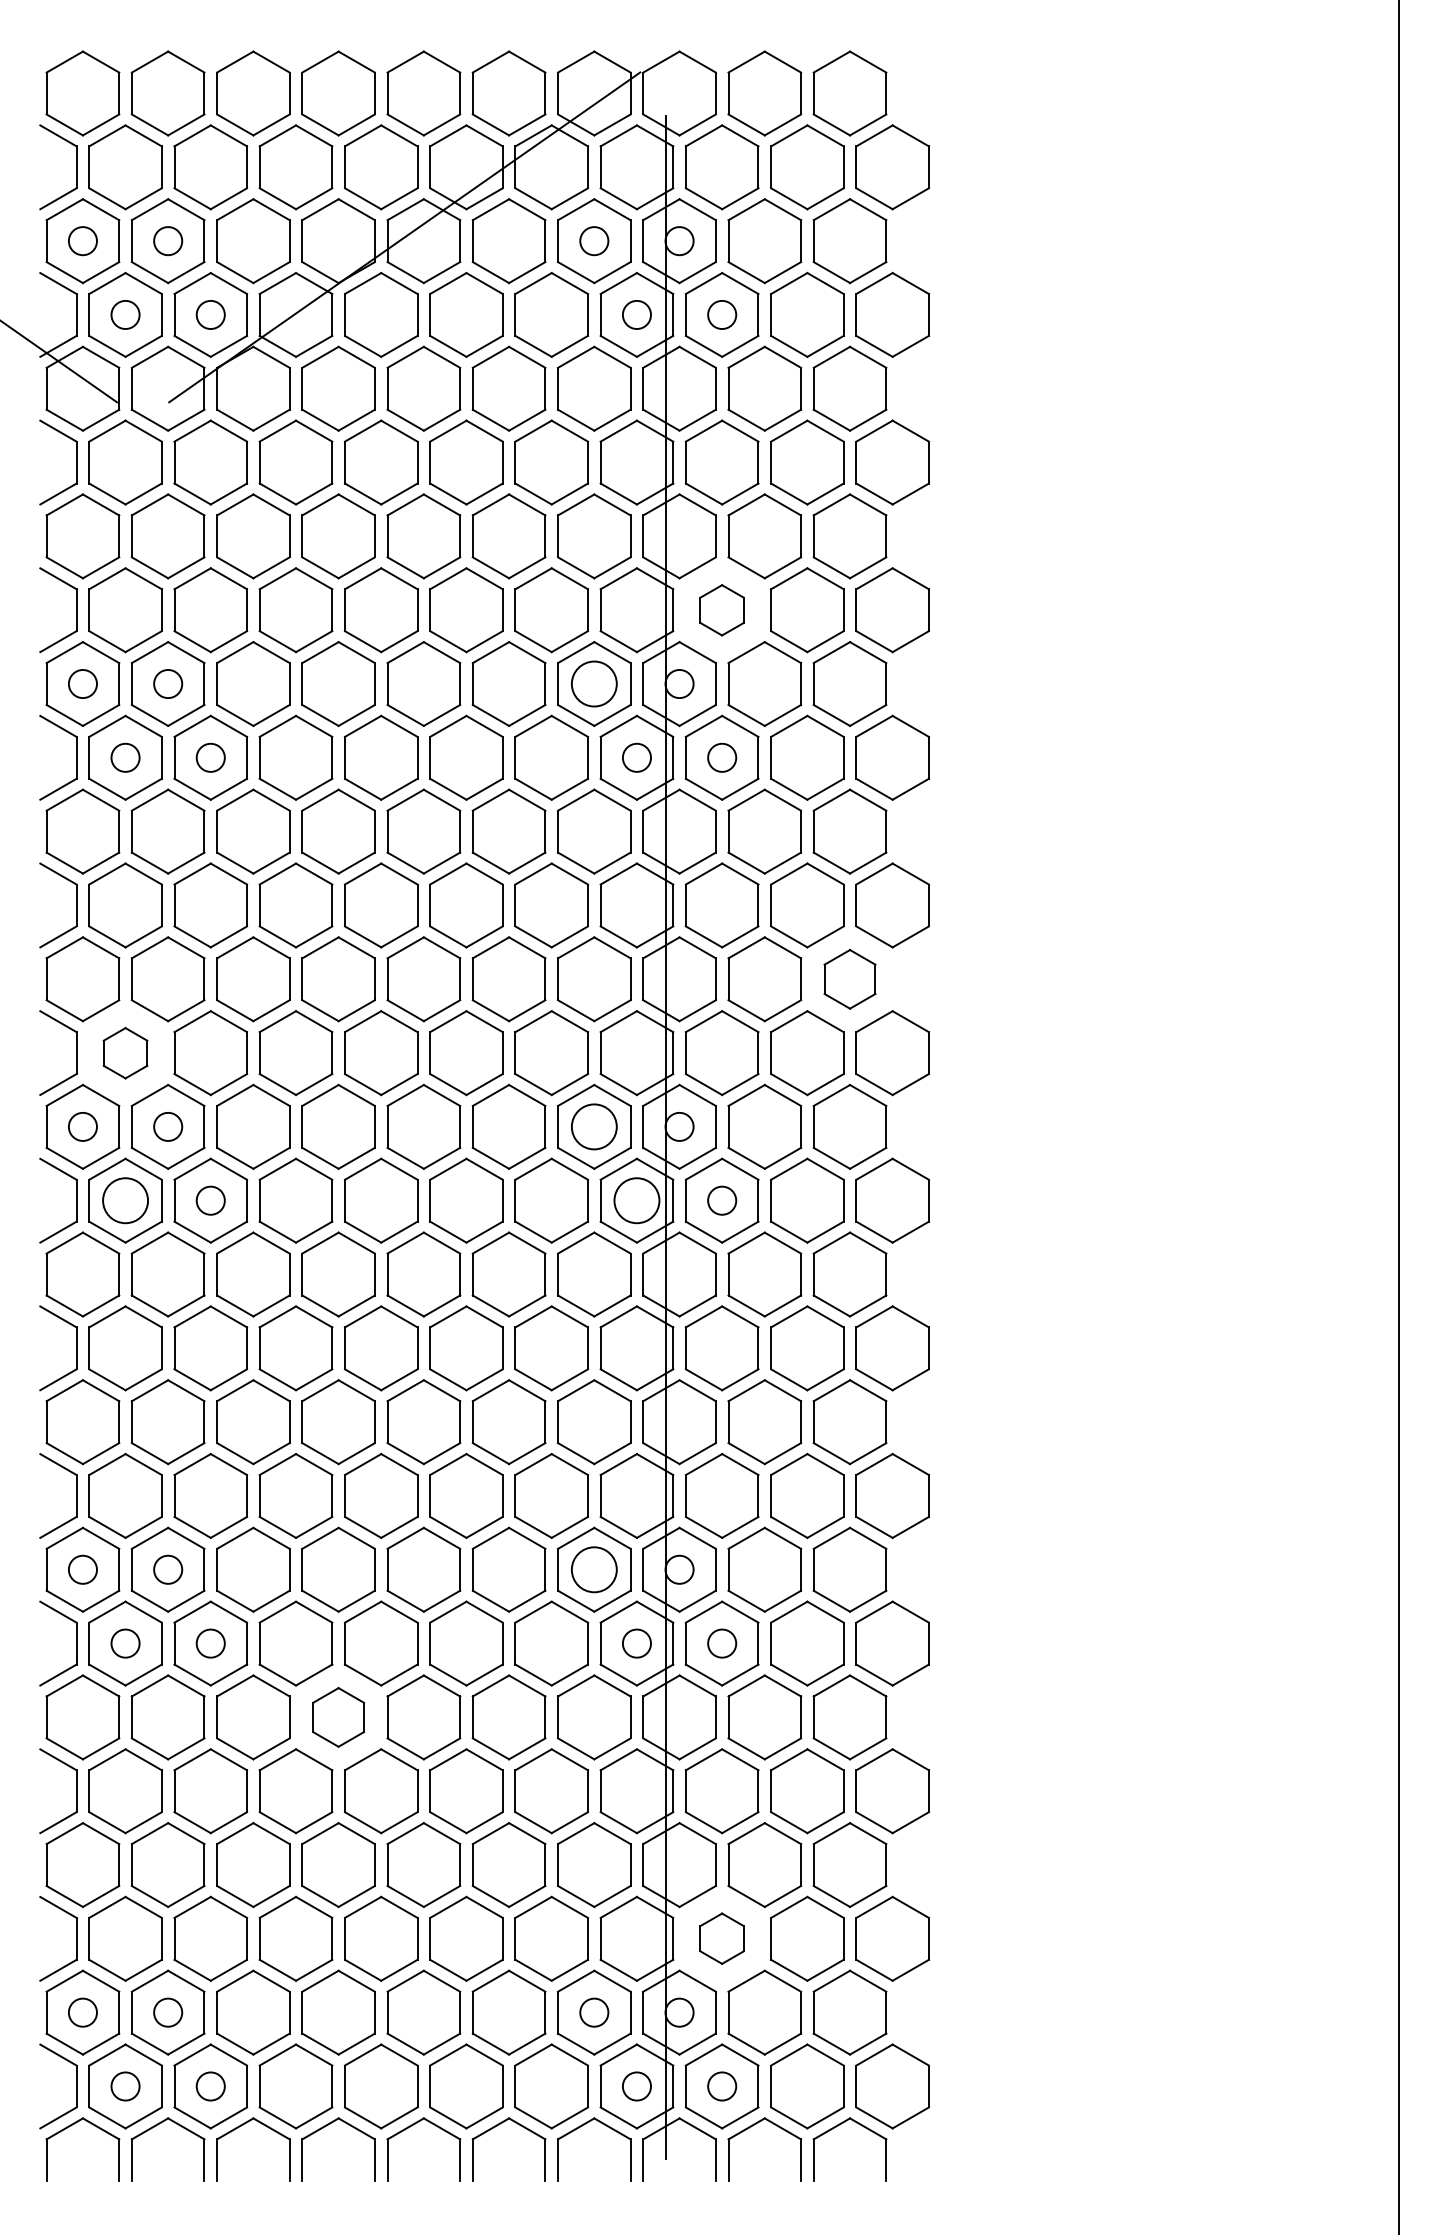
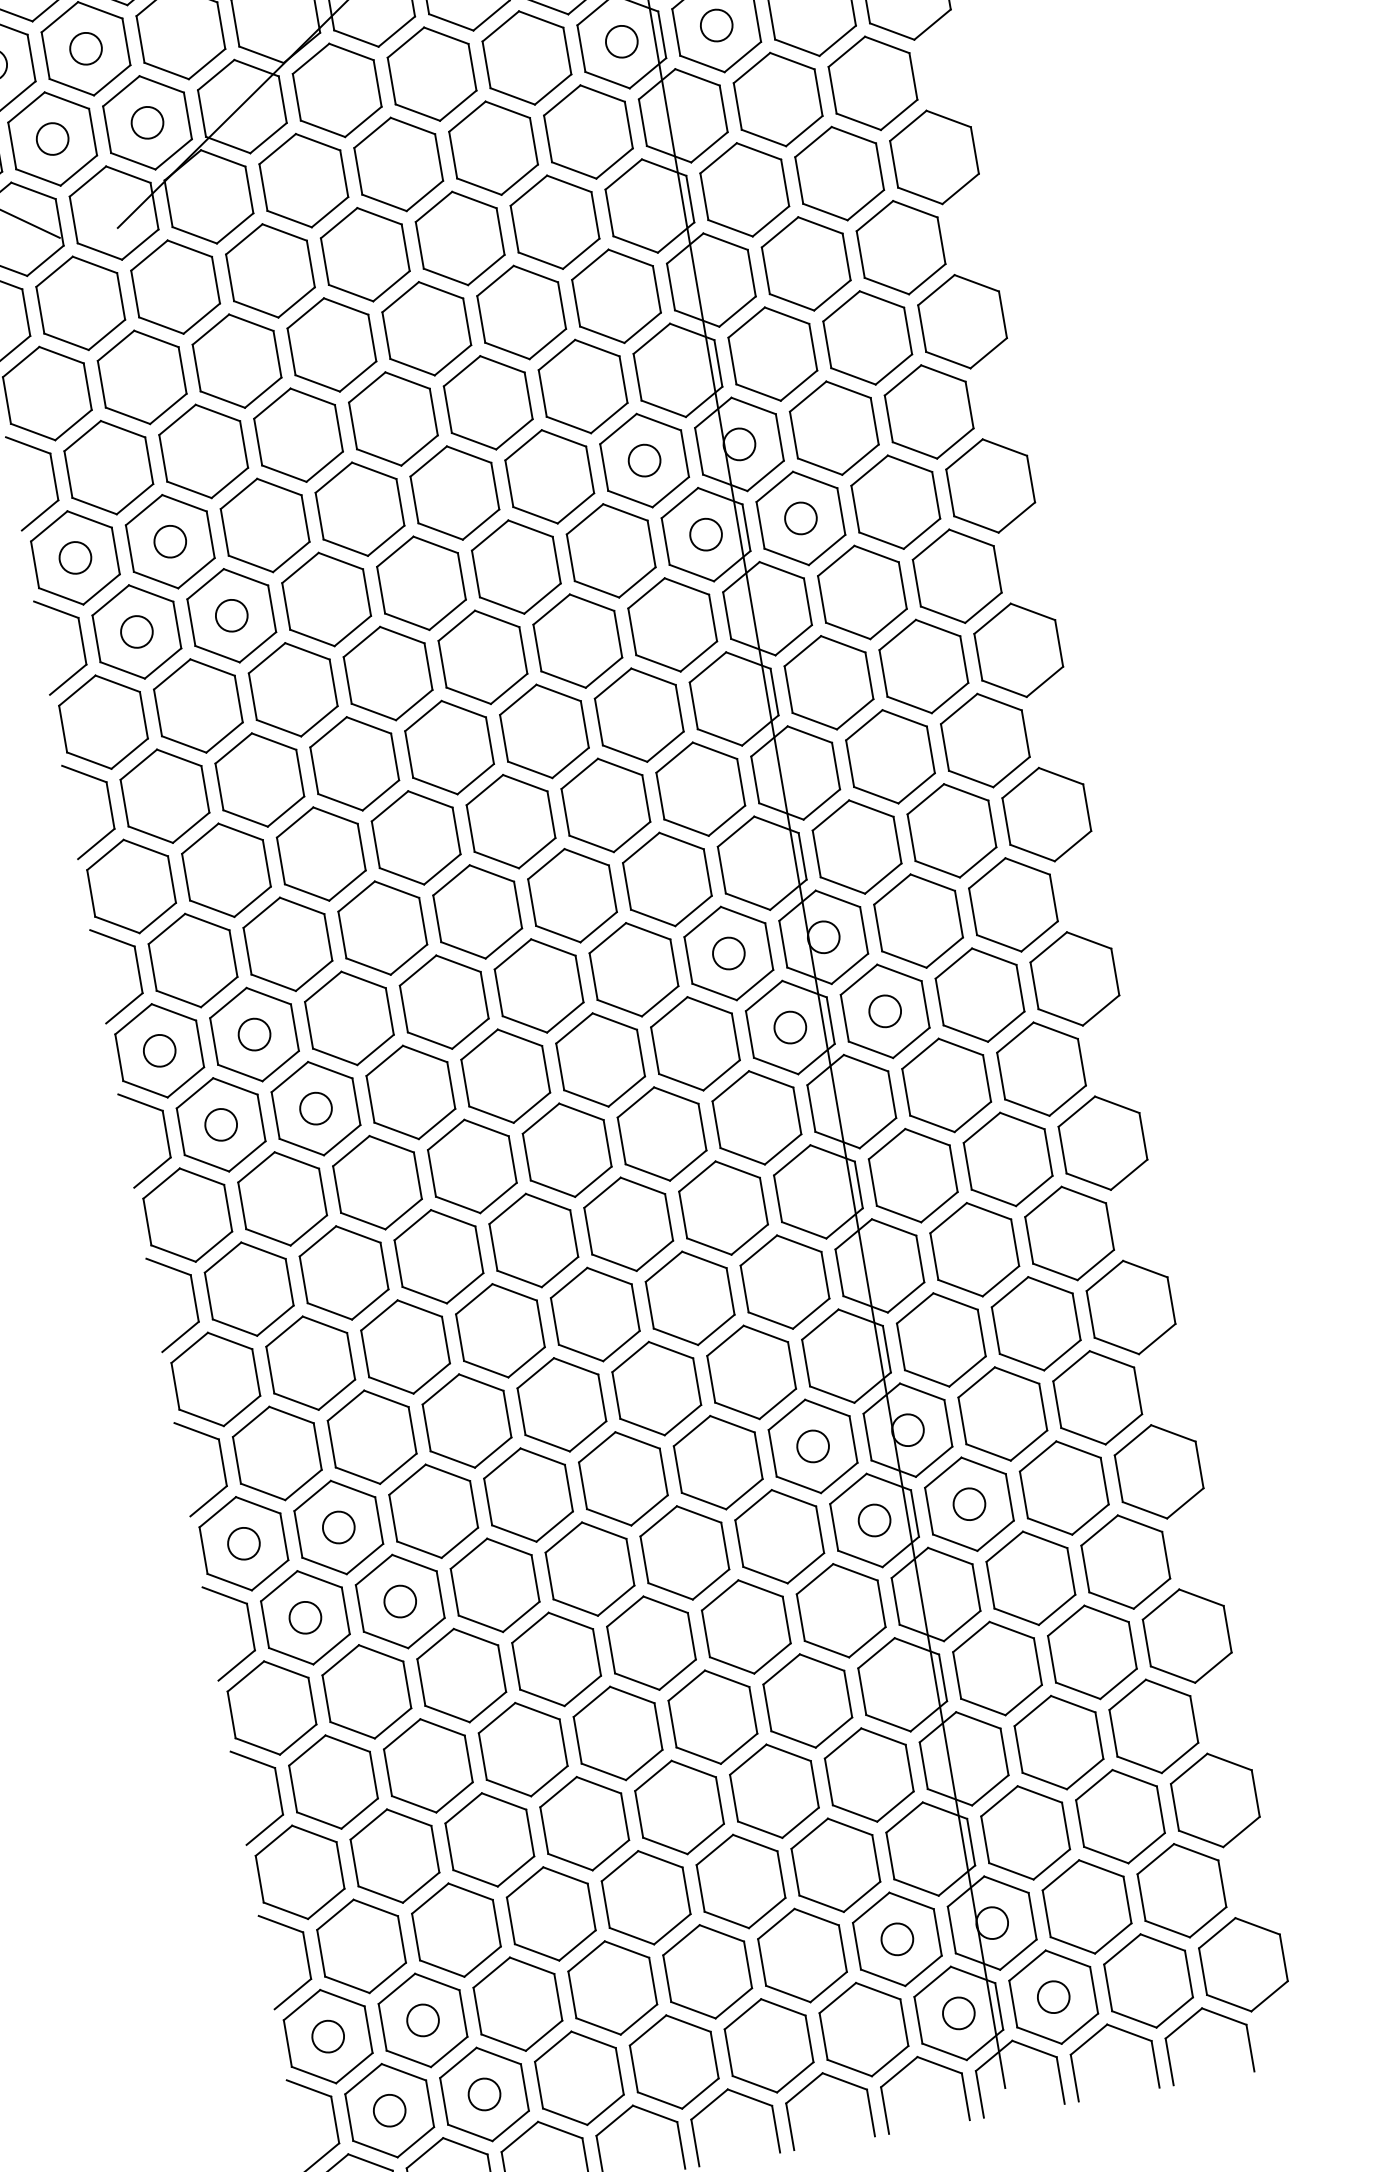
part: (721, 610) -> (772, 354), size x1.67
circle: (594, 683) -> (644, 460), size x0.62
part: (849, 979) -> (984, 740), size x1.43
part: (125, 1053) -> (193, 961), size x1.67
circle: (594, 1126) -> (728, 953), size x0.62
circle: (125, 1200) -> (221, 1124), size x0.62
circle: (636, 1200) -> (789, 1027), size x0.62
circle: (594, 1569) -> (813, 1446), size x0.62
part: (338, 1717) -> (556, 1659), size x1.43
part: (721, 1938) -> (1024, 1832), size x1.67

